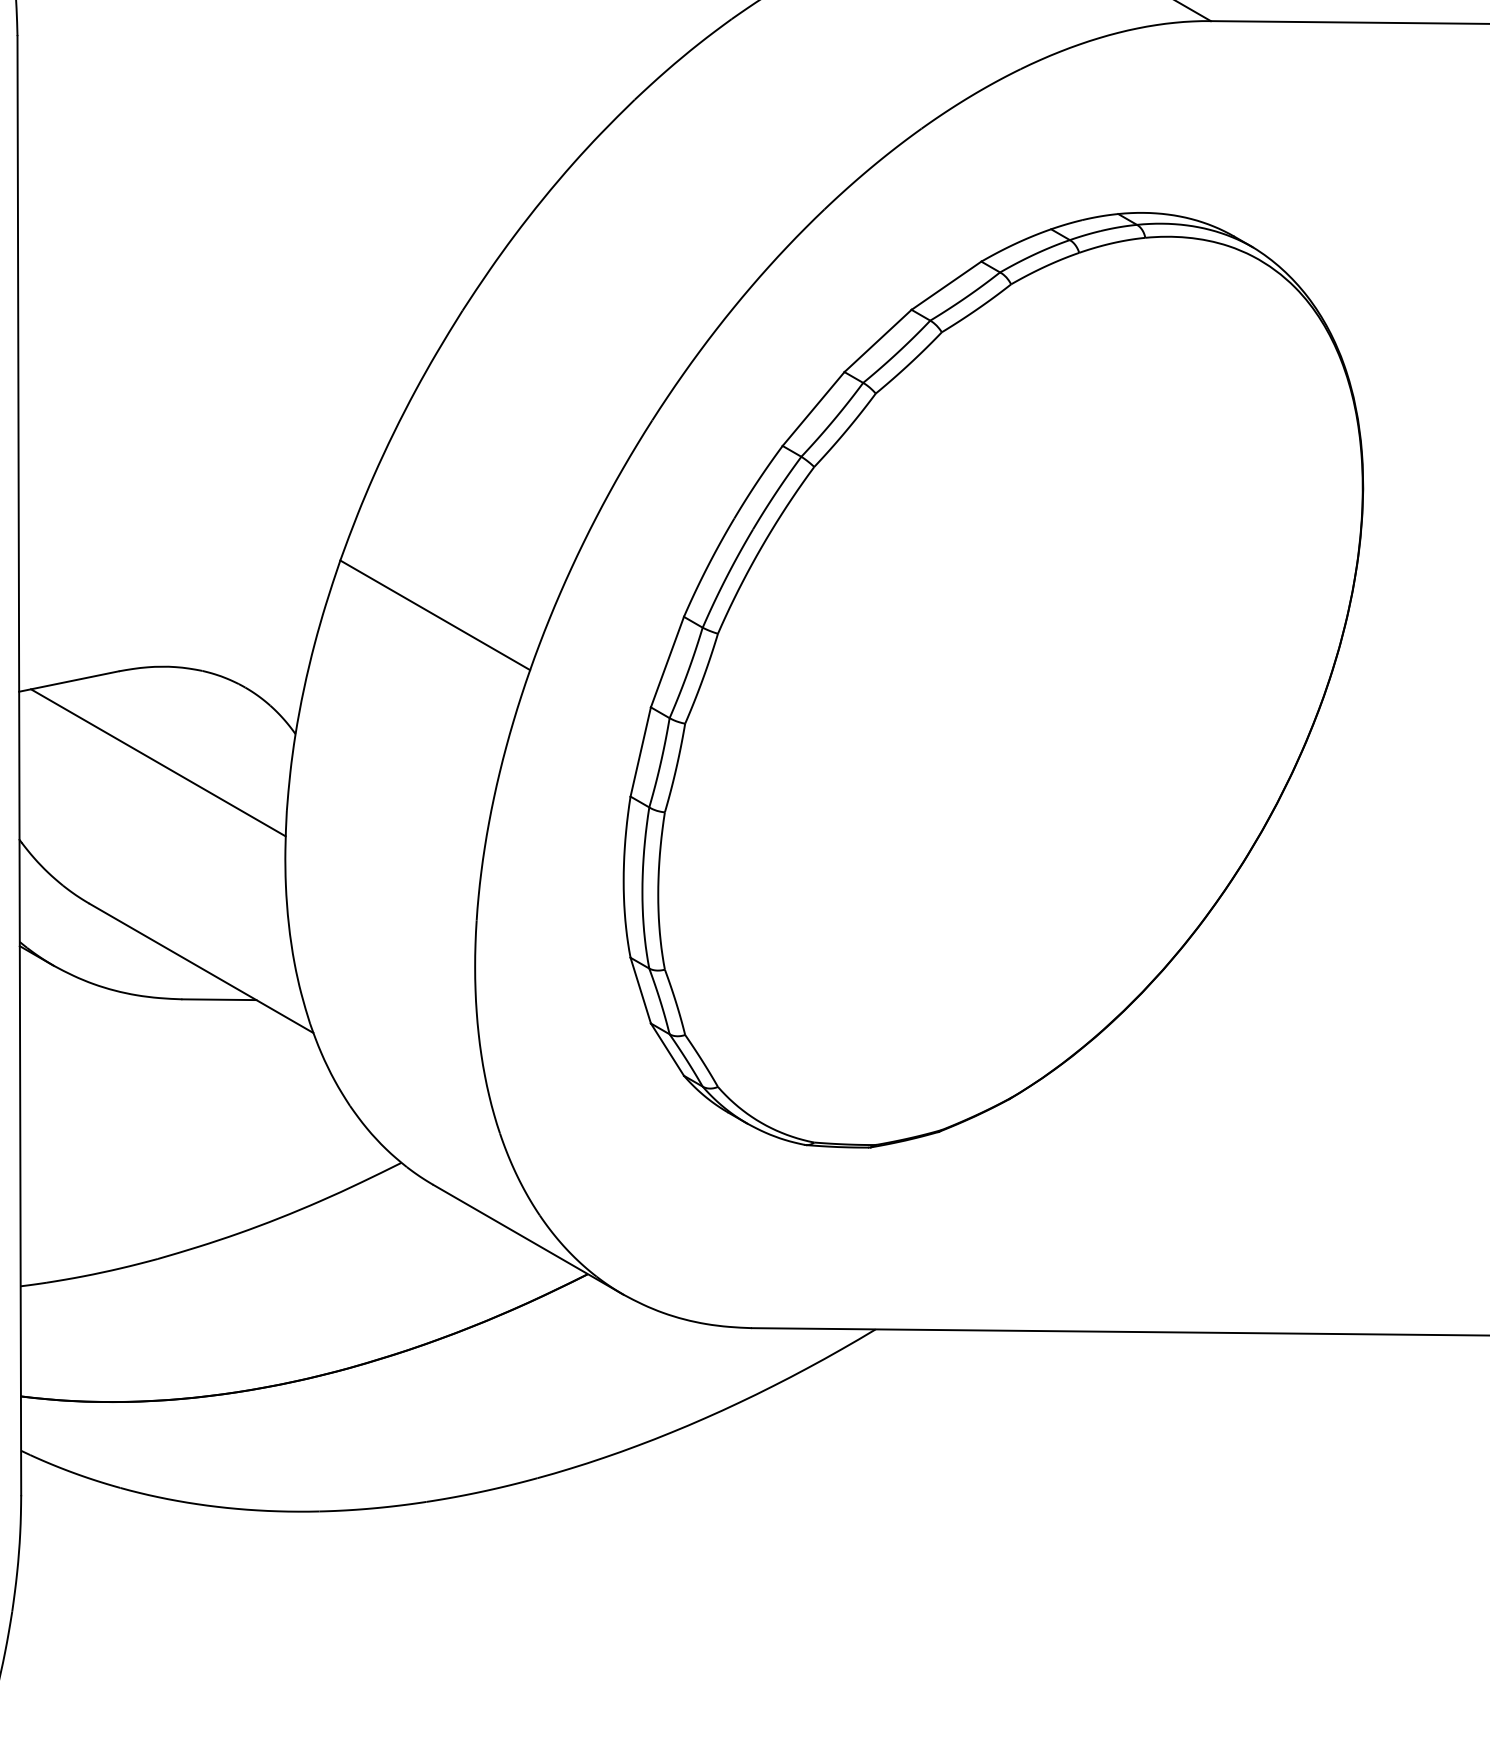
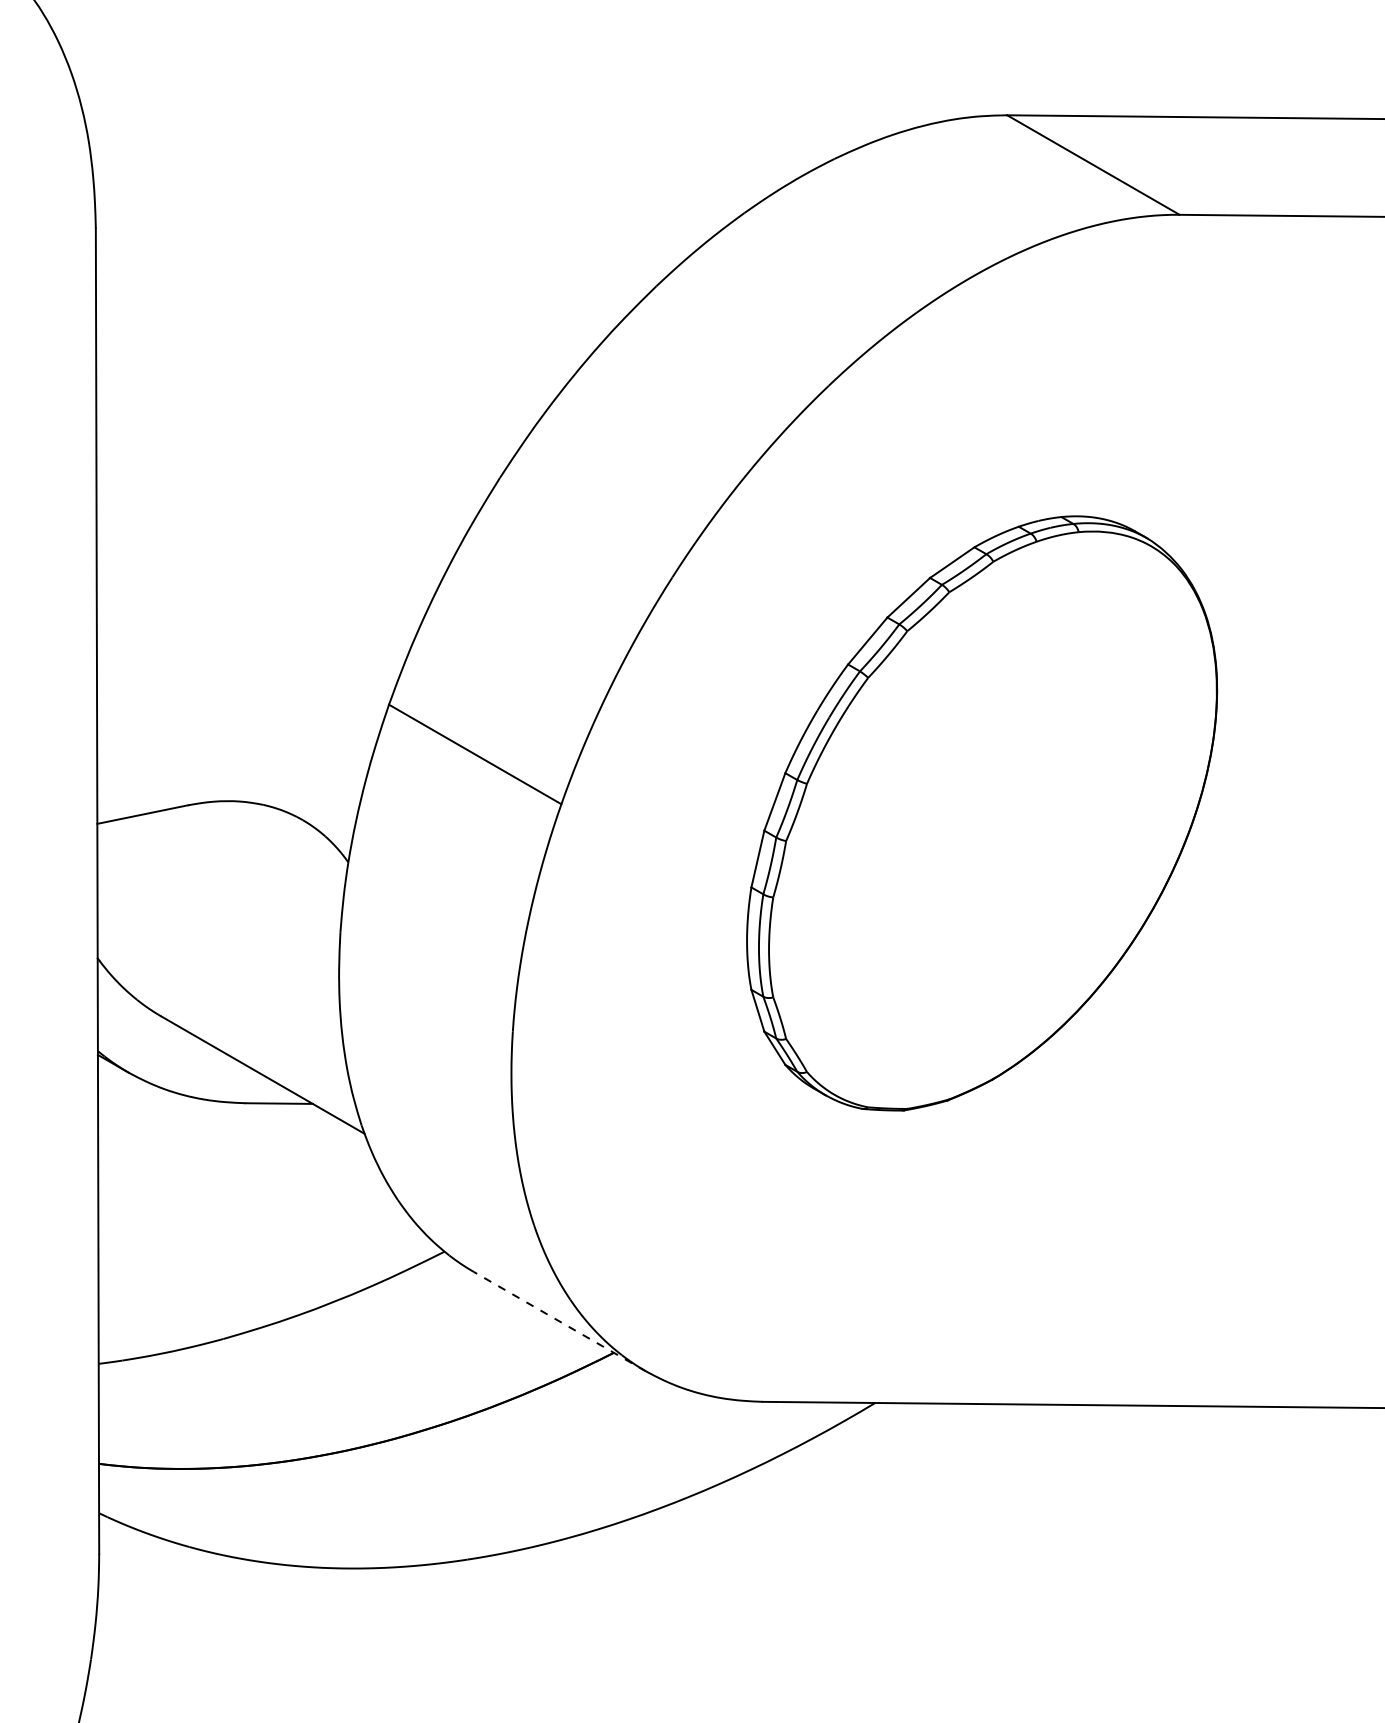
part: (992, 680) -> (981, 813), size x0.7
line: (158, 762) -> (223, 888), removed
line: (528, 1239) -> (559, 1321), solid -> dashed

